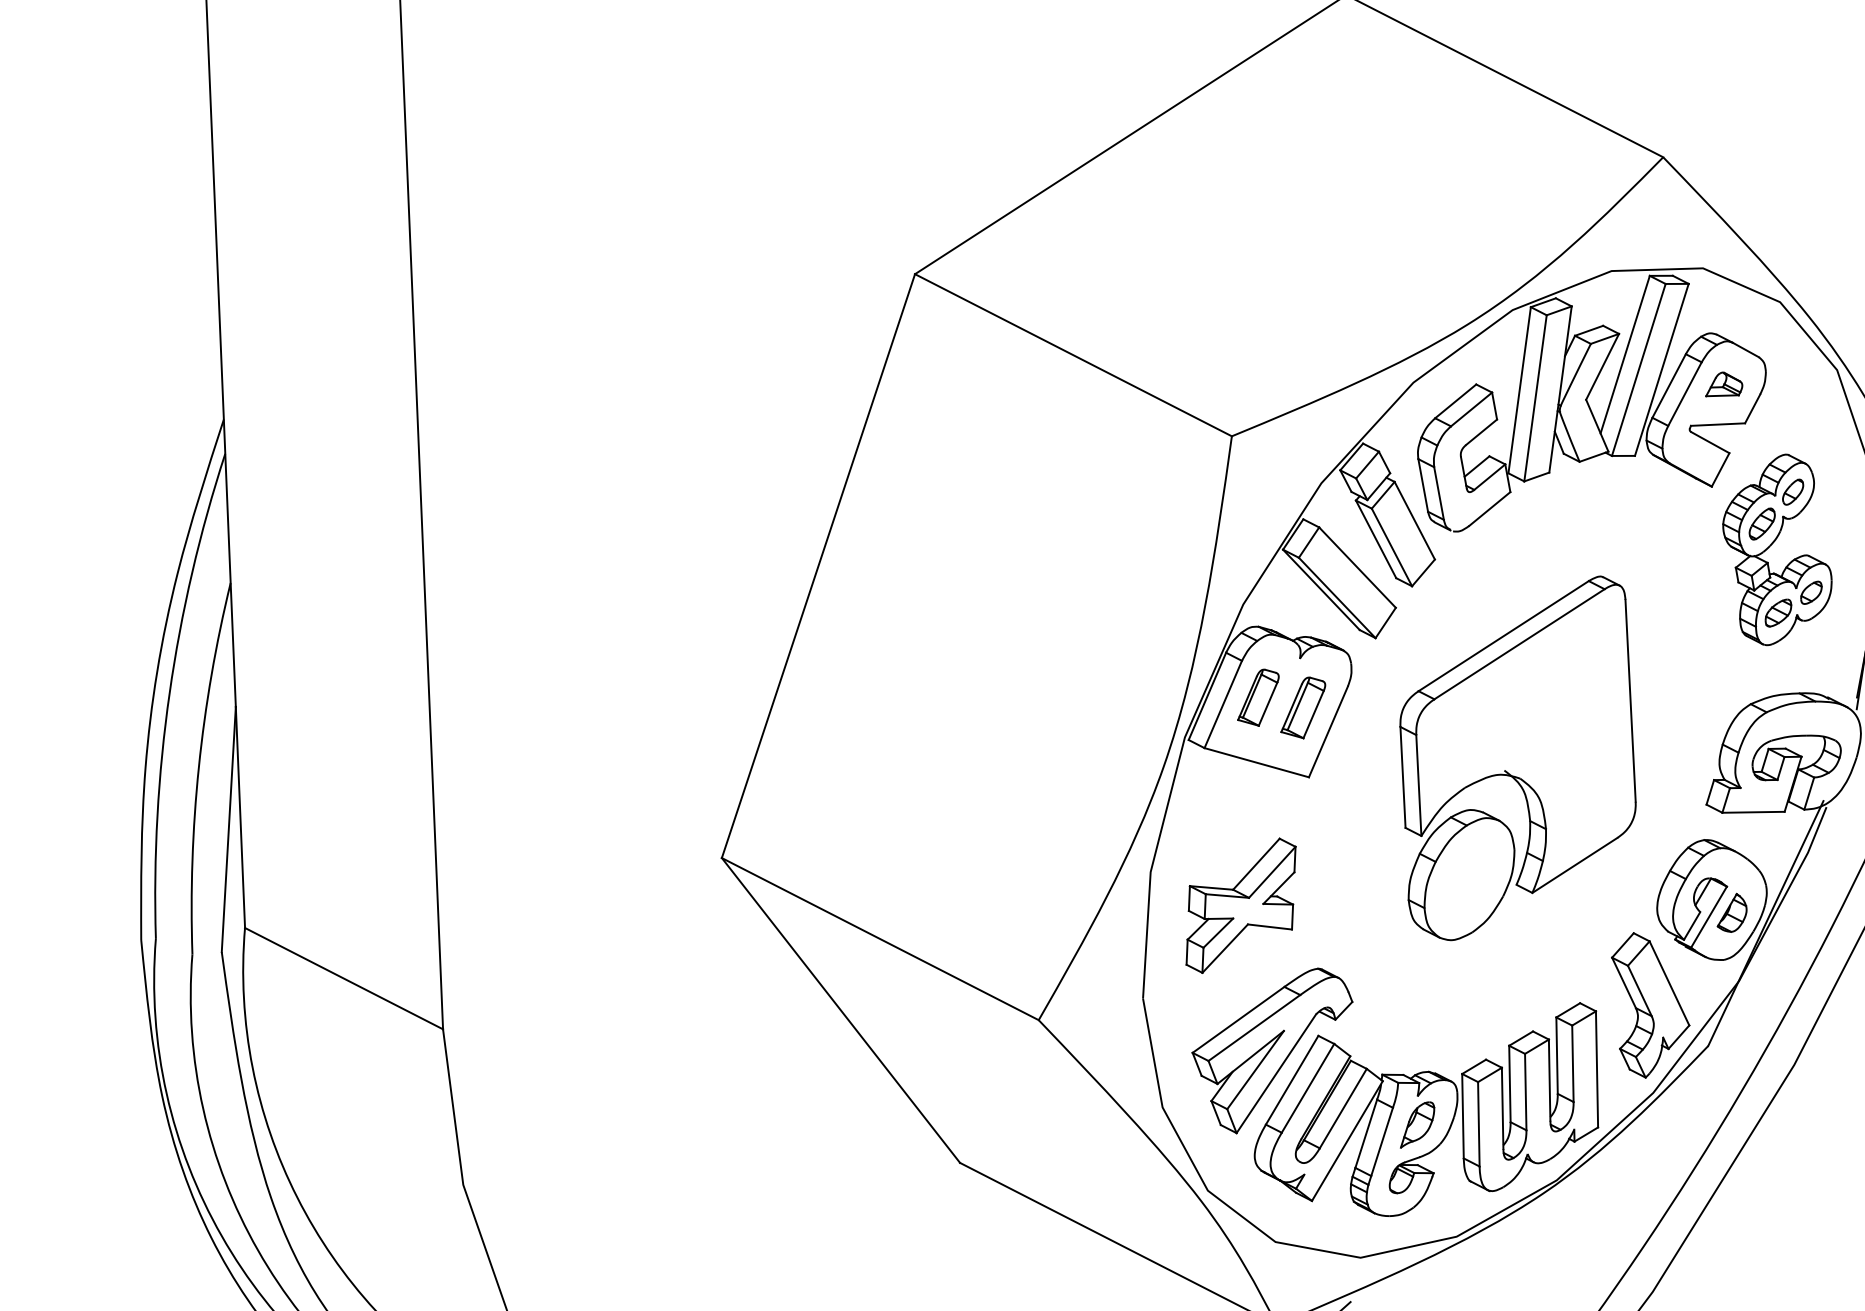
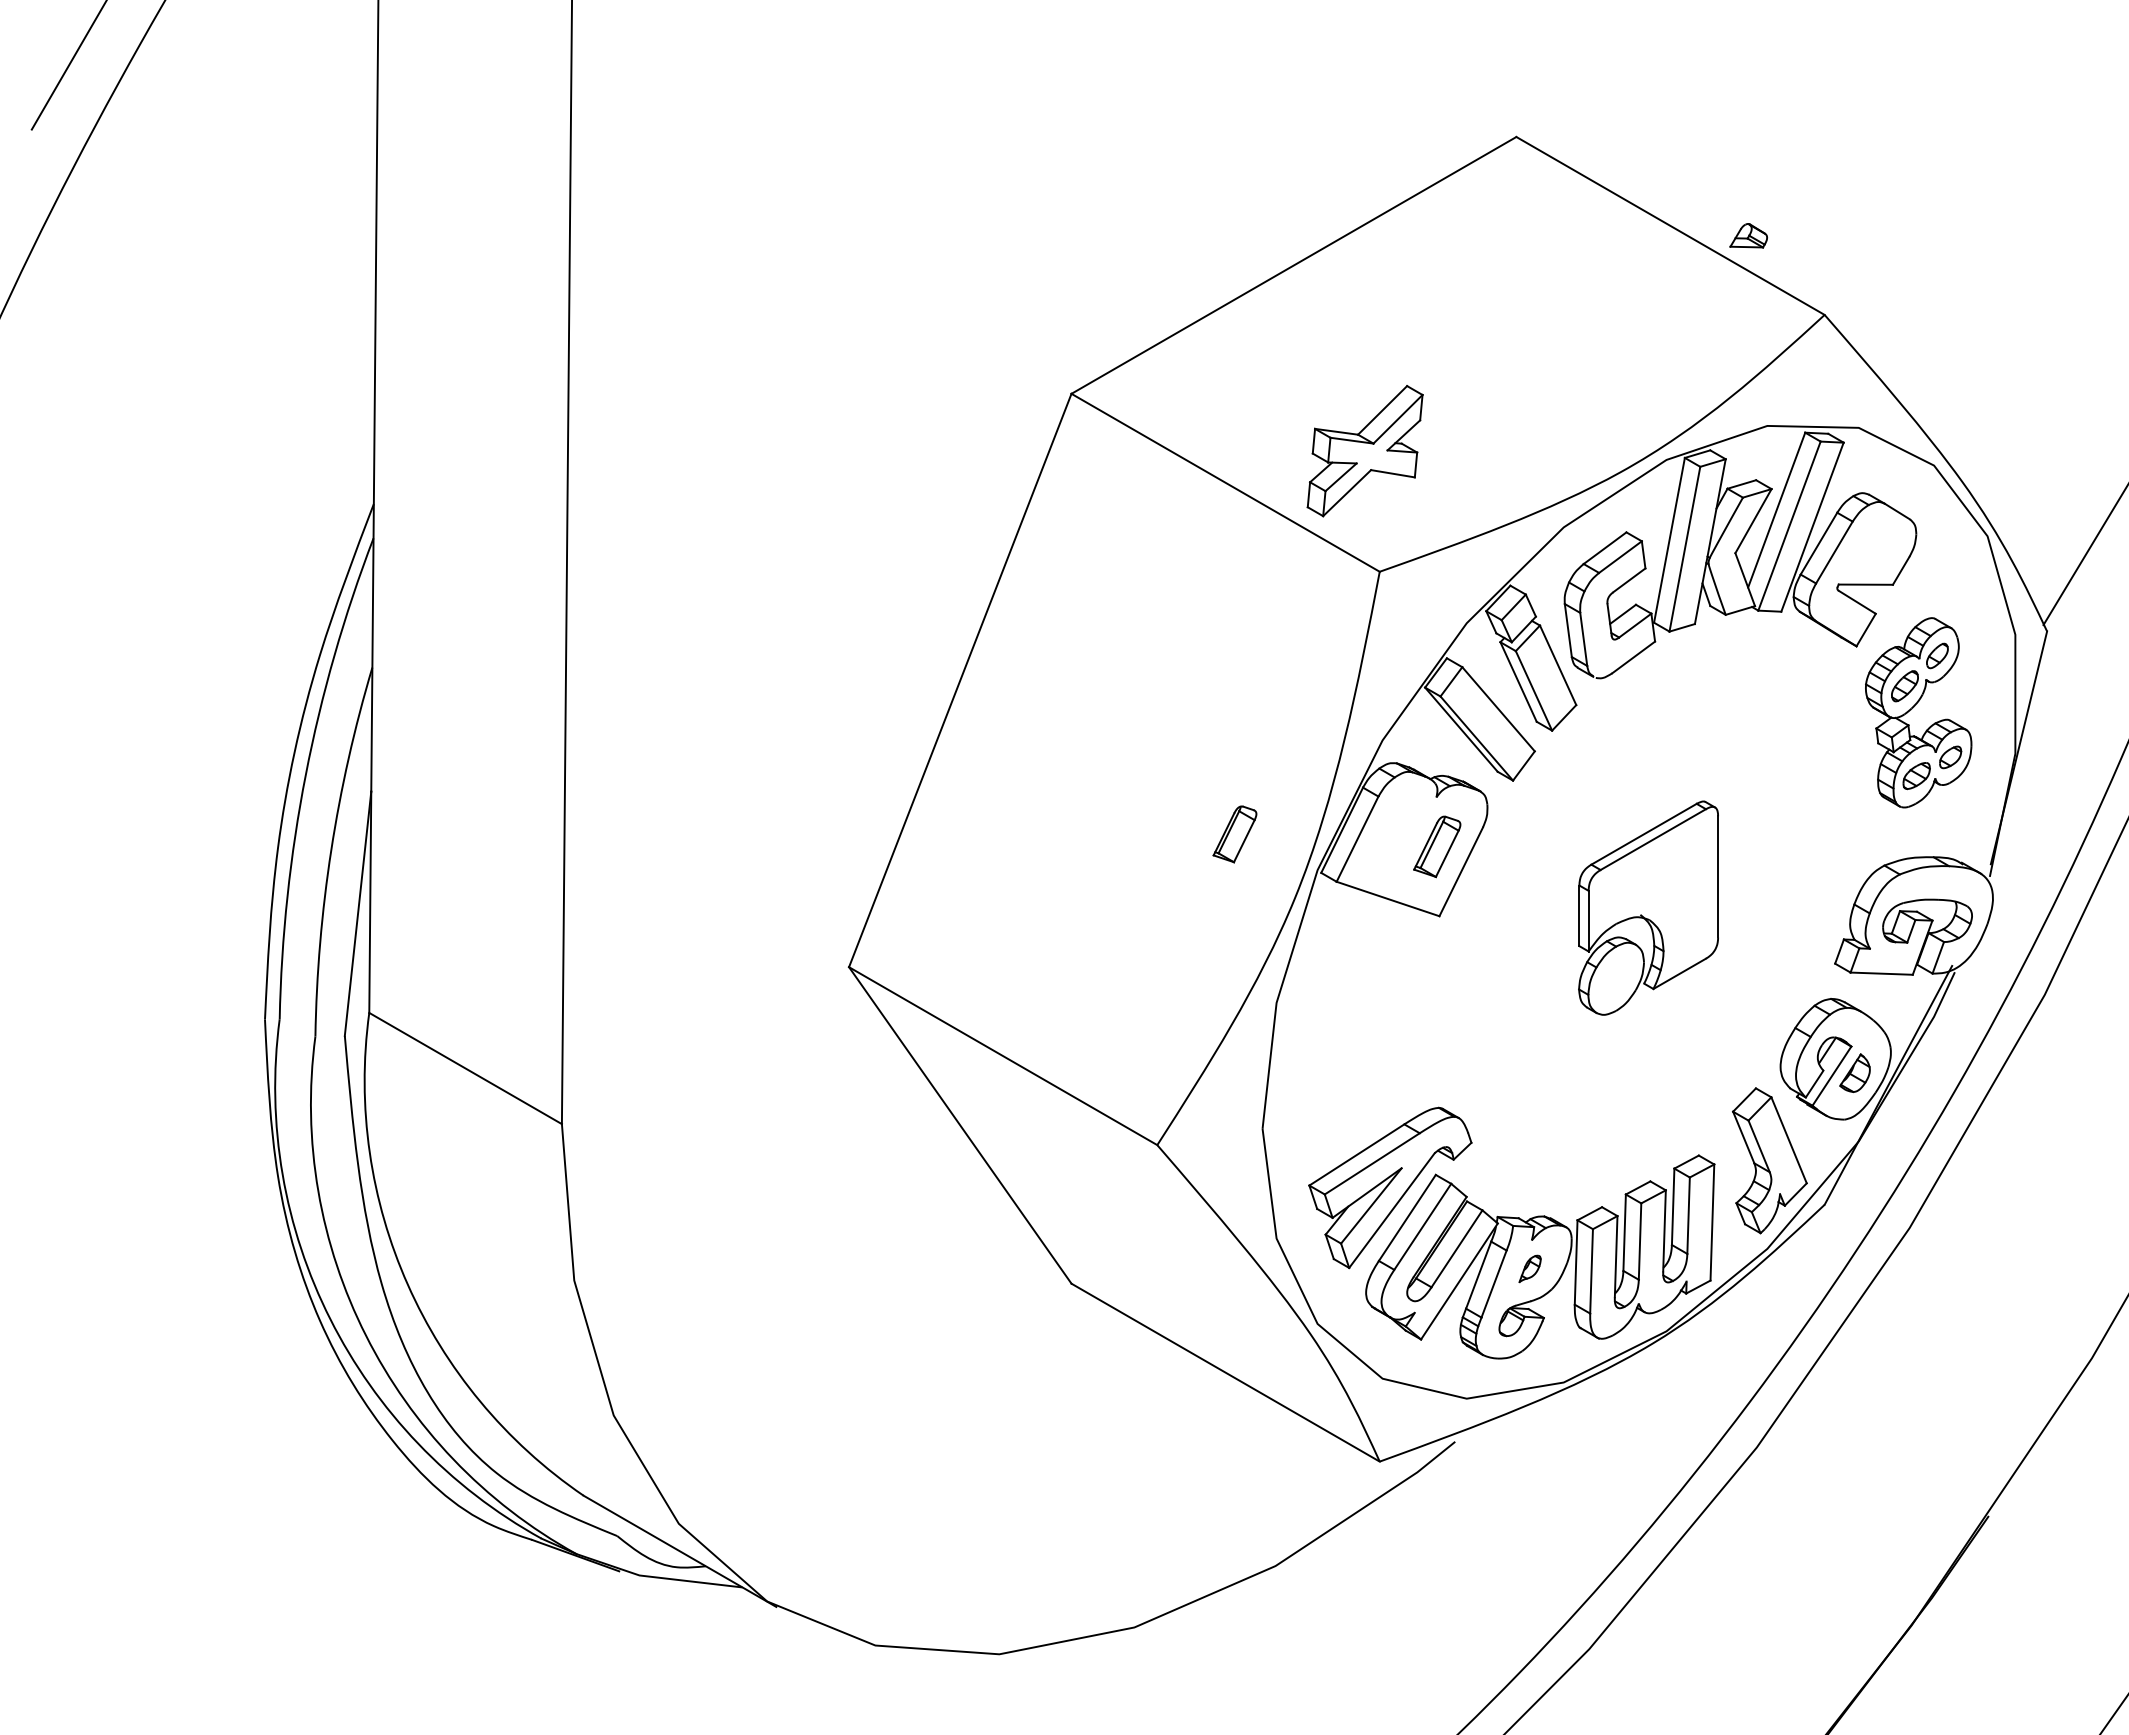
part: (1723, 384) -> (1748, 235), moved
part: (1257, 698) -> (1234, 834), moved
part: (1517, 758) -> (1648, 907), size x0.6
part: (1240, 906) -> (1364, 451), moved
part: (1416, 1124) -> (1529, 1268), size x0.6

